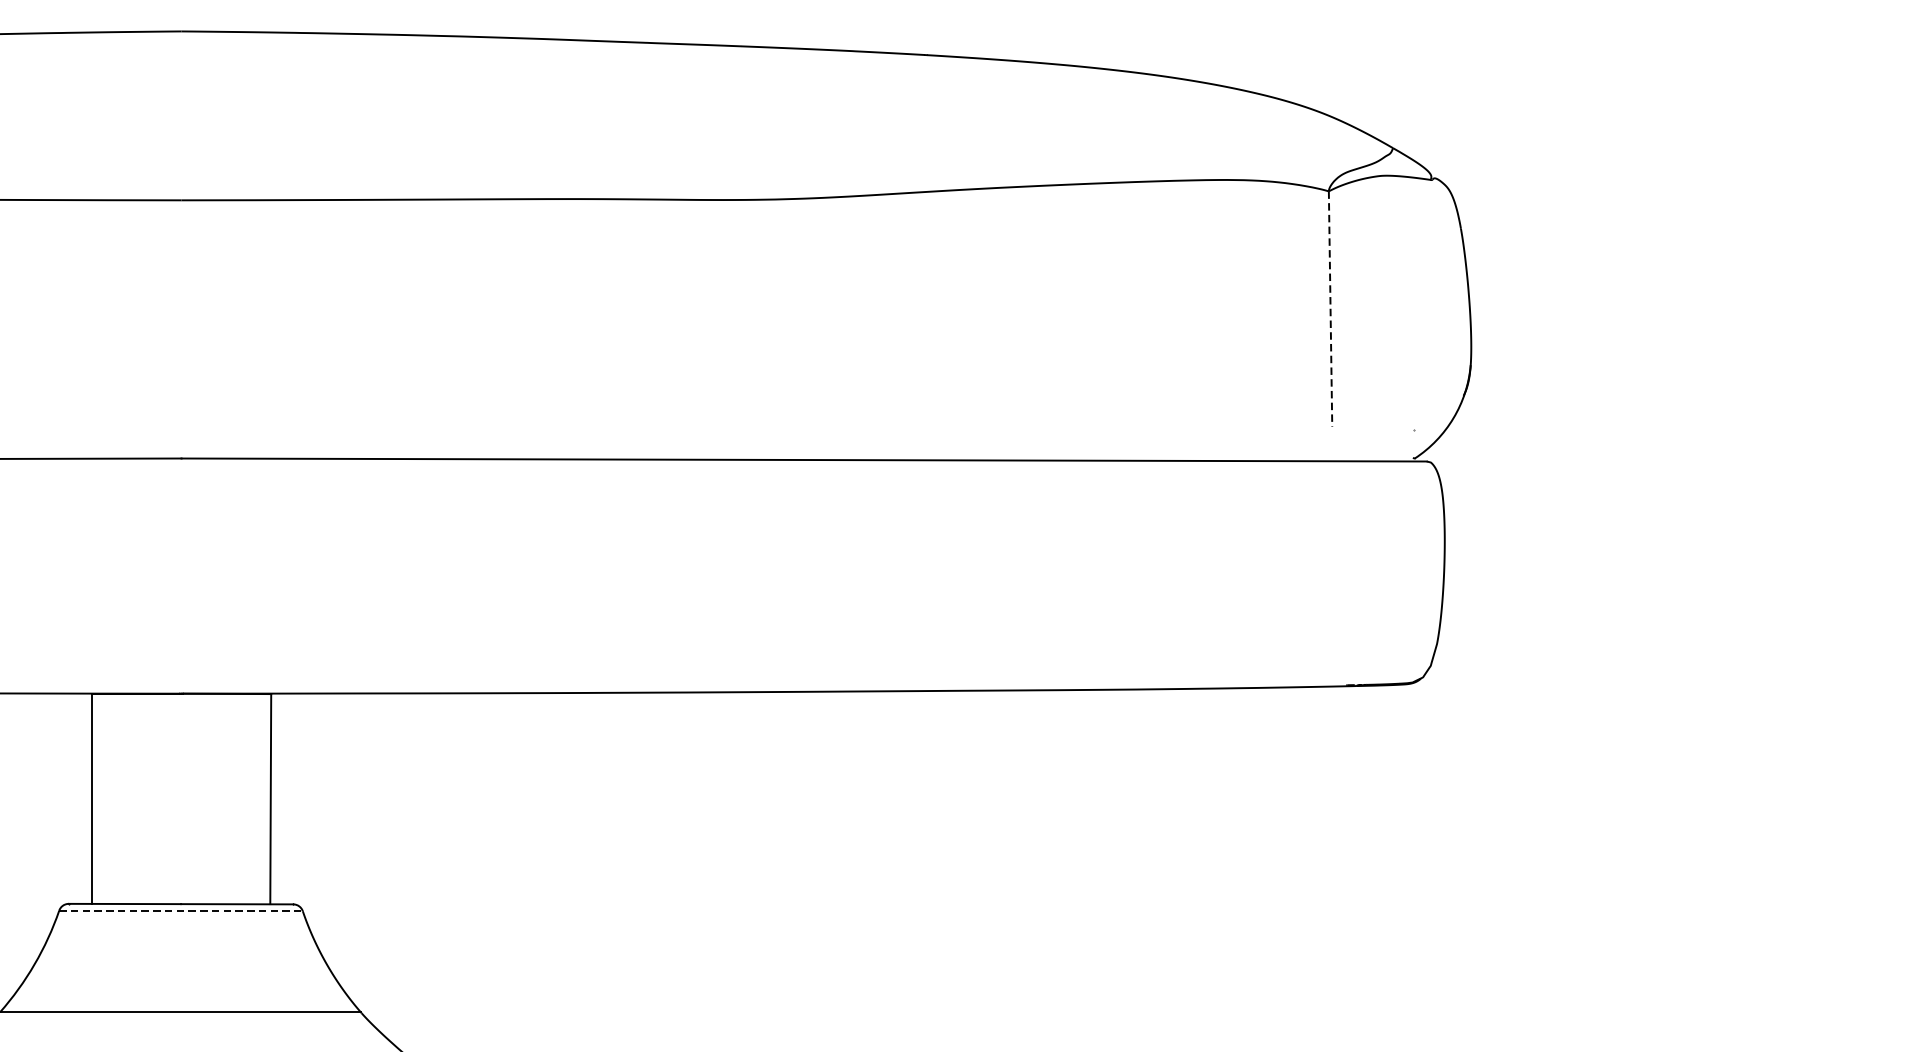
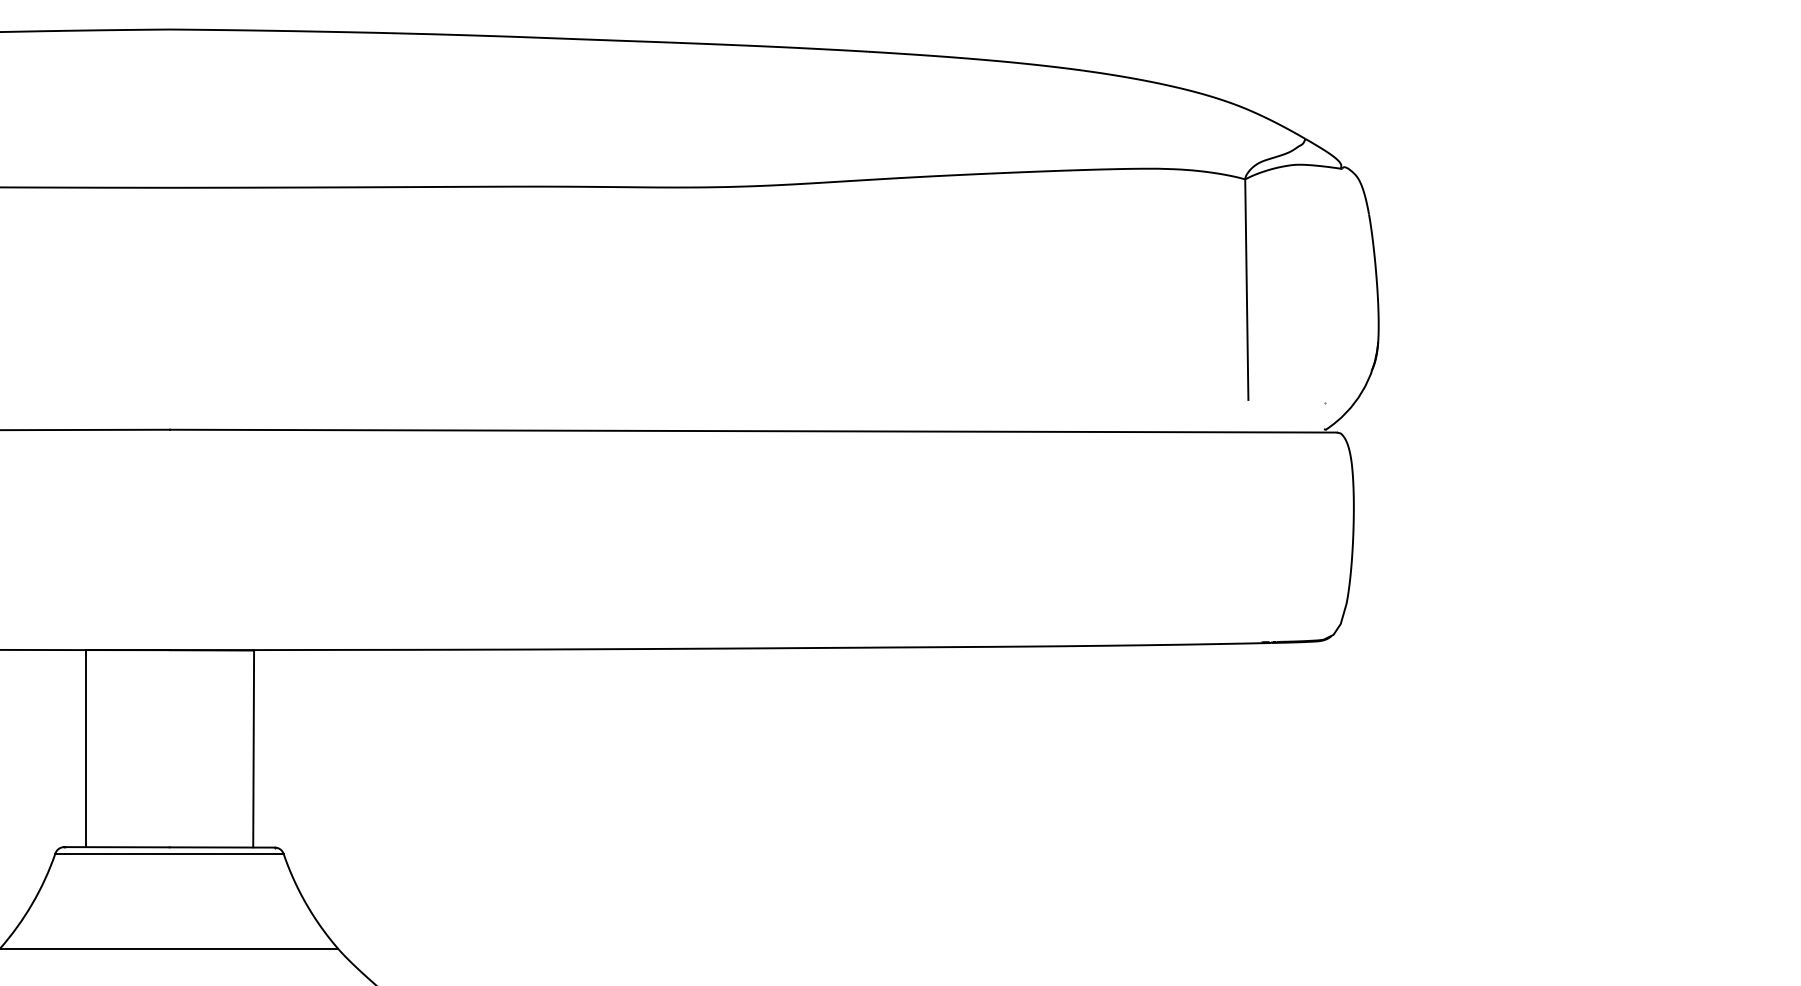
line: (1330, 309) -> (1246, 290), dashed -> solid
line: (180, 910) -> (169, 853), dashed -> solid

